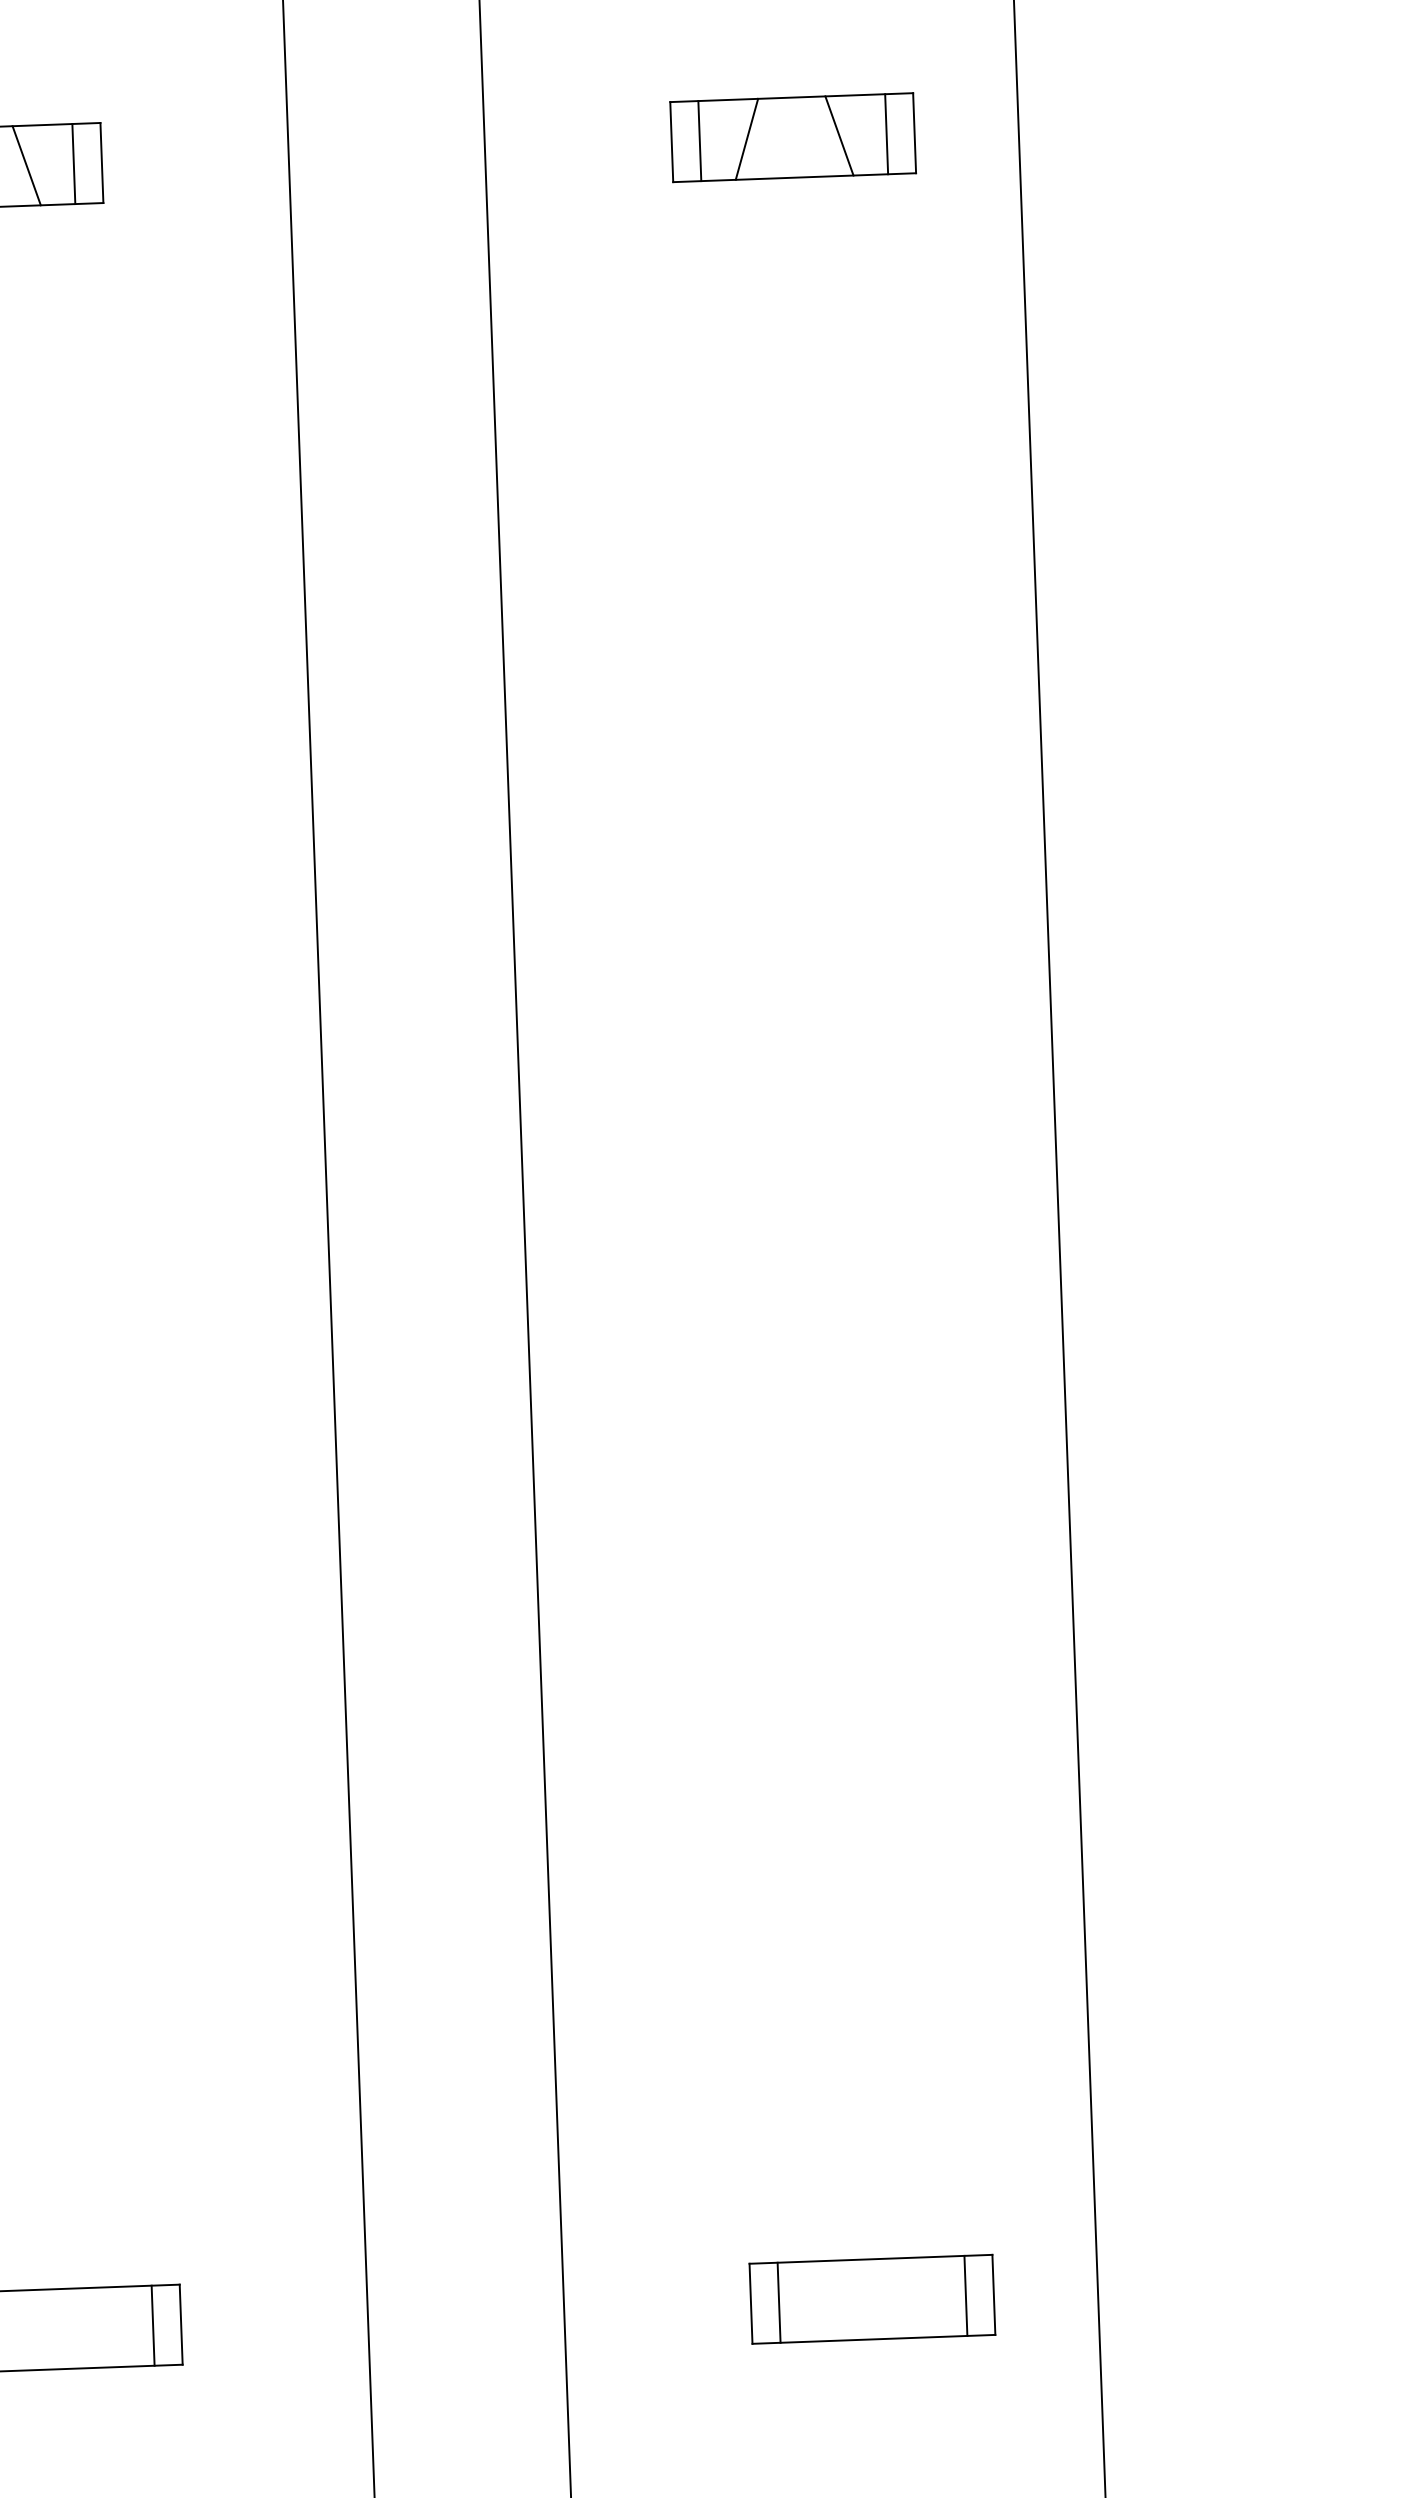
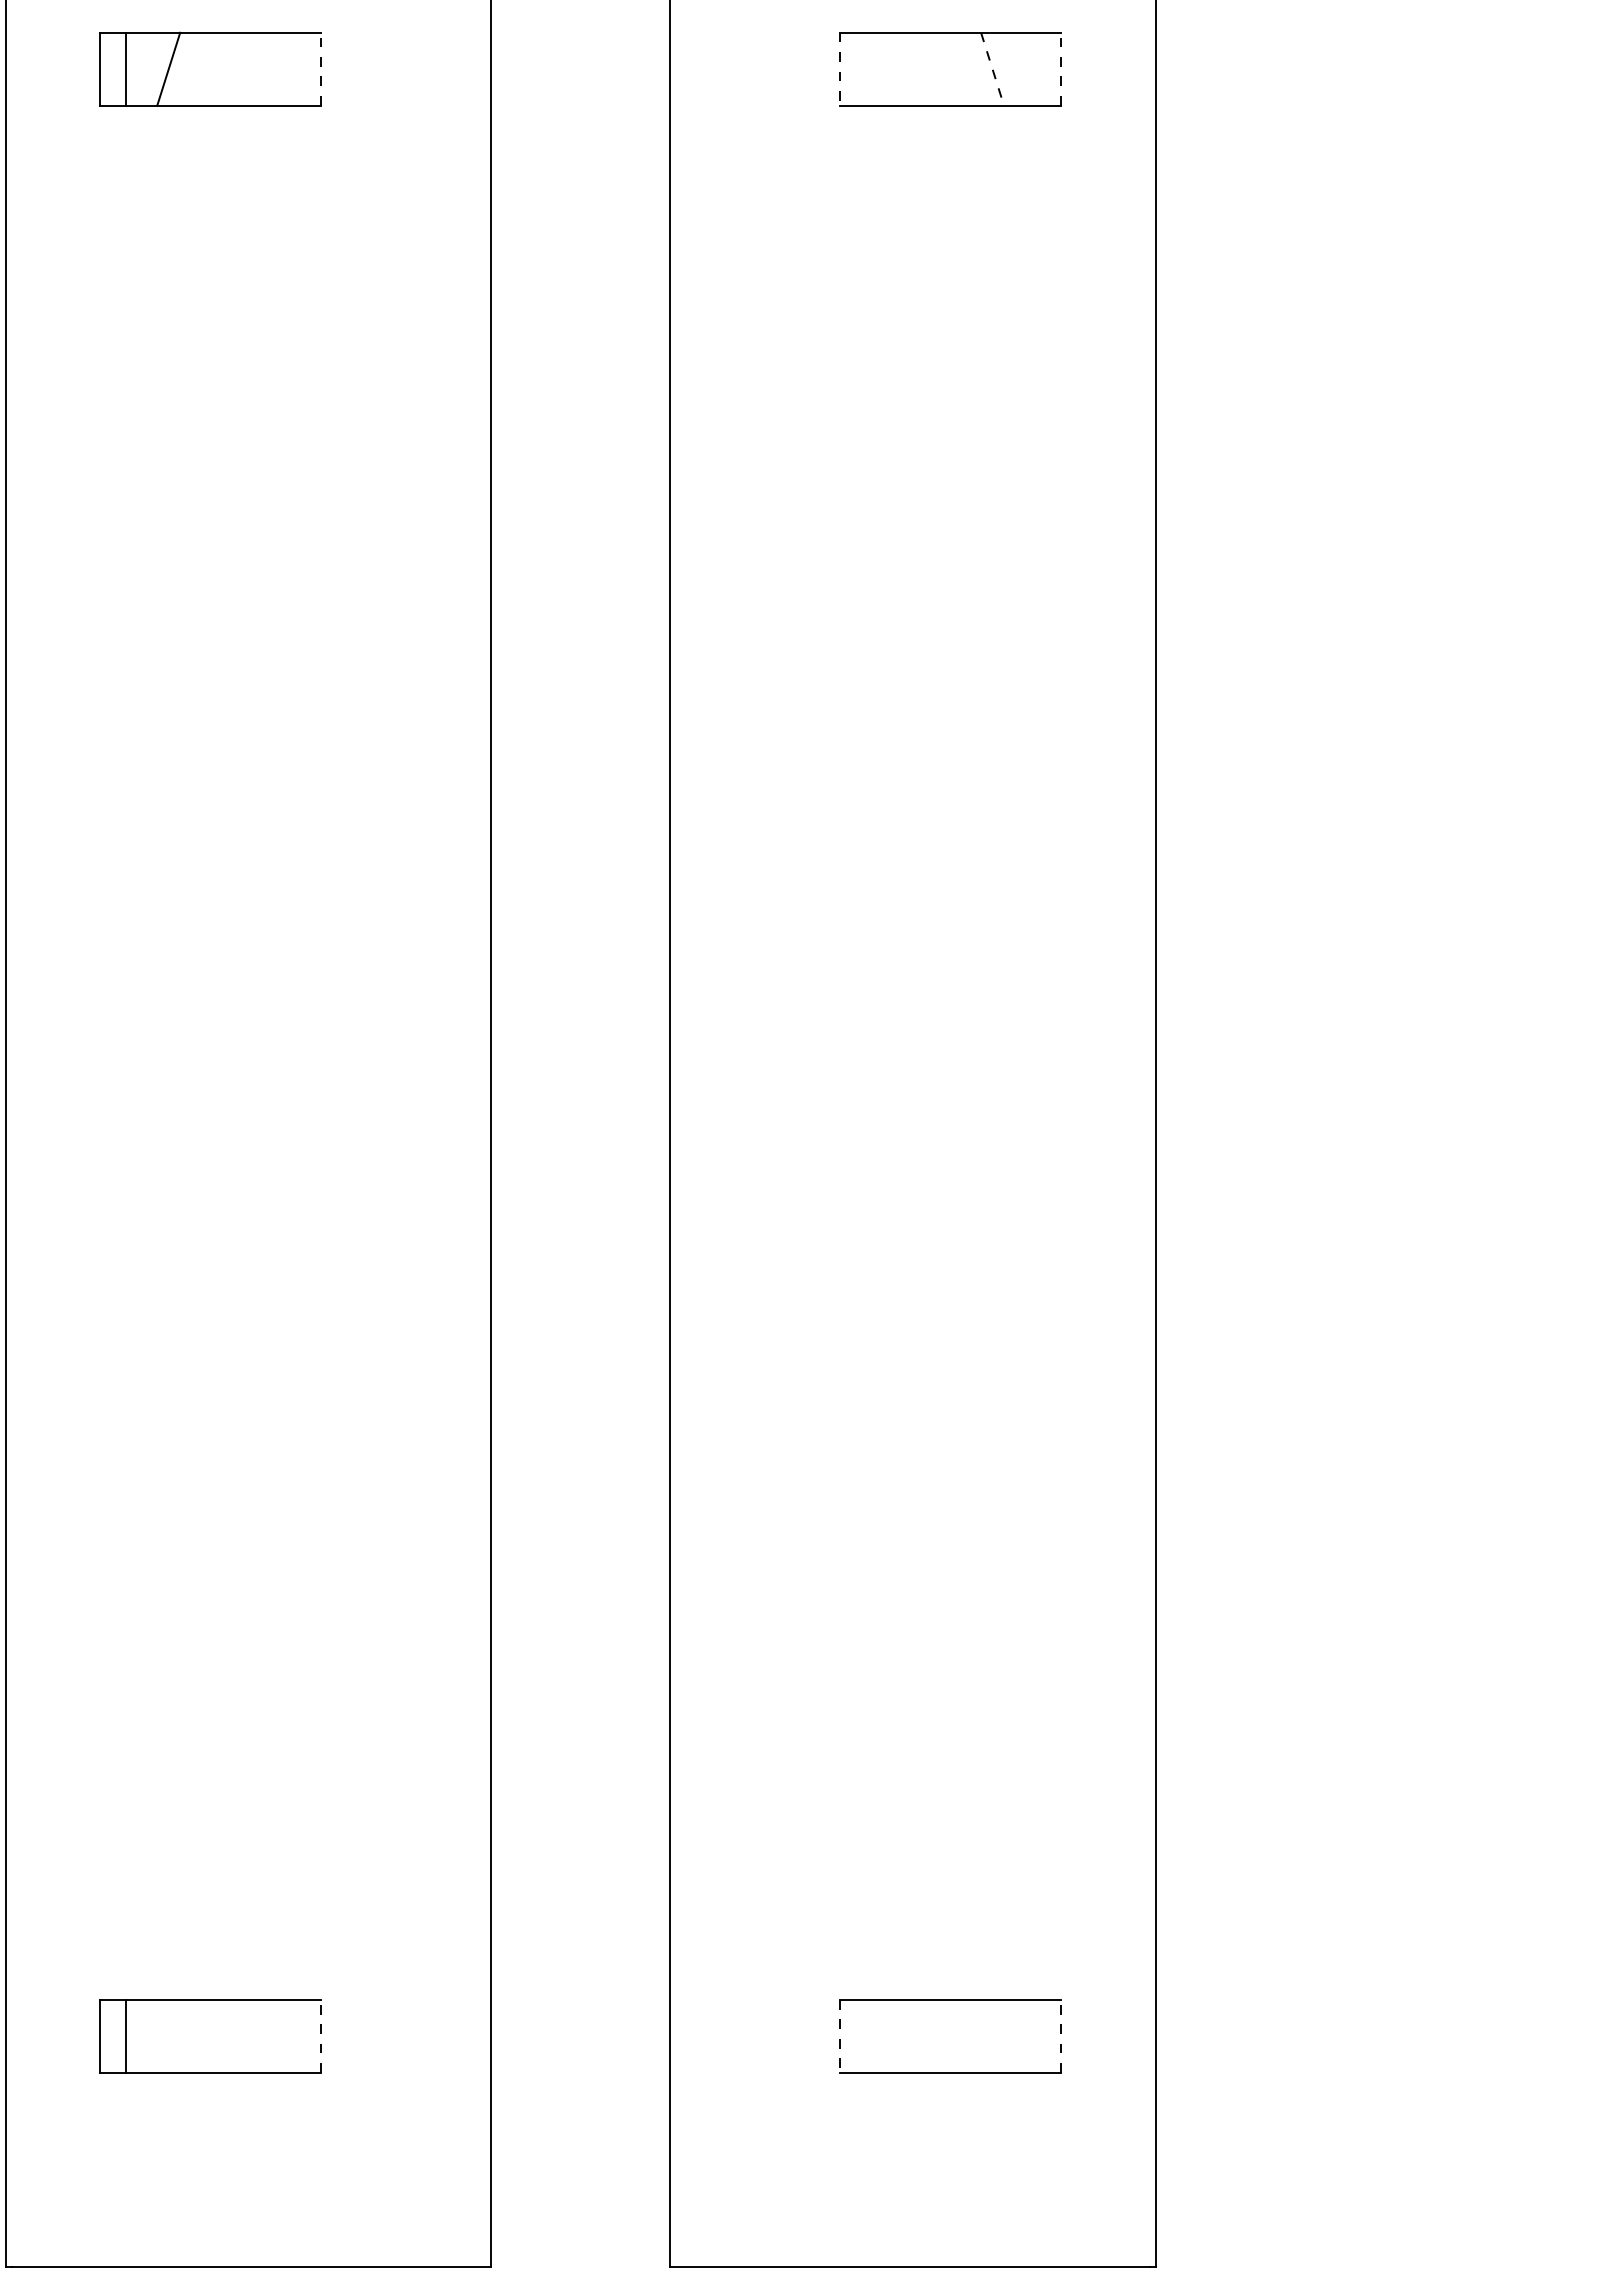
line: (914, 132) -> (1060, 68), solid -> dashed
line: (886, 133) -> (1035, 68), removed
line: (839, 136) -> (992, 69), solid -> dashed
line: (745, 138) -> (907, 68), removed
line: (699, 140) -> (865, 68), removed
line: (671, 142) -> (839, 69), solid -> dashed
line: (102, 162) -> (321, 68), solid -> dashed
line: (73, 163) -> (295, 68), removed
line: (26, 165) -> (252, 68), removed
line: (993, 2293) -> (1060, 2035), solid -> dashed
line: (965, 2294) -> (1035, 2035), removed
line: (779, 2301) -> (865, 2035), removed
line: (750, 2303) -> (839, 2036), solid -> dashed
line: (181, 2323) -> (321, 2035), solid -> dashed
line: (152, 2324) -> (295, 2035), removed

